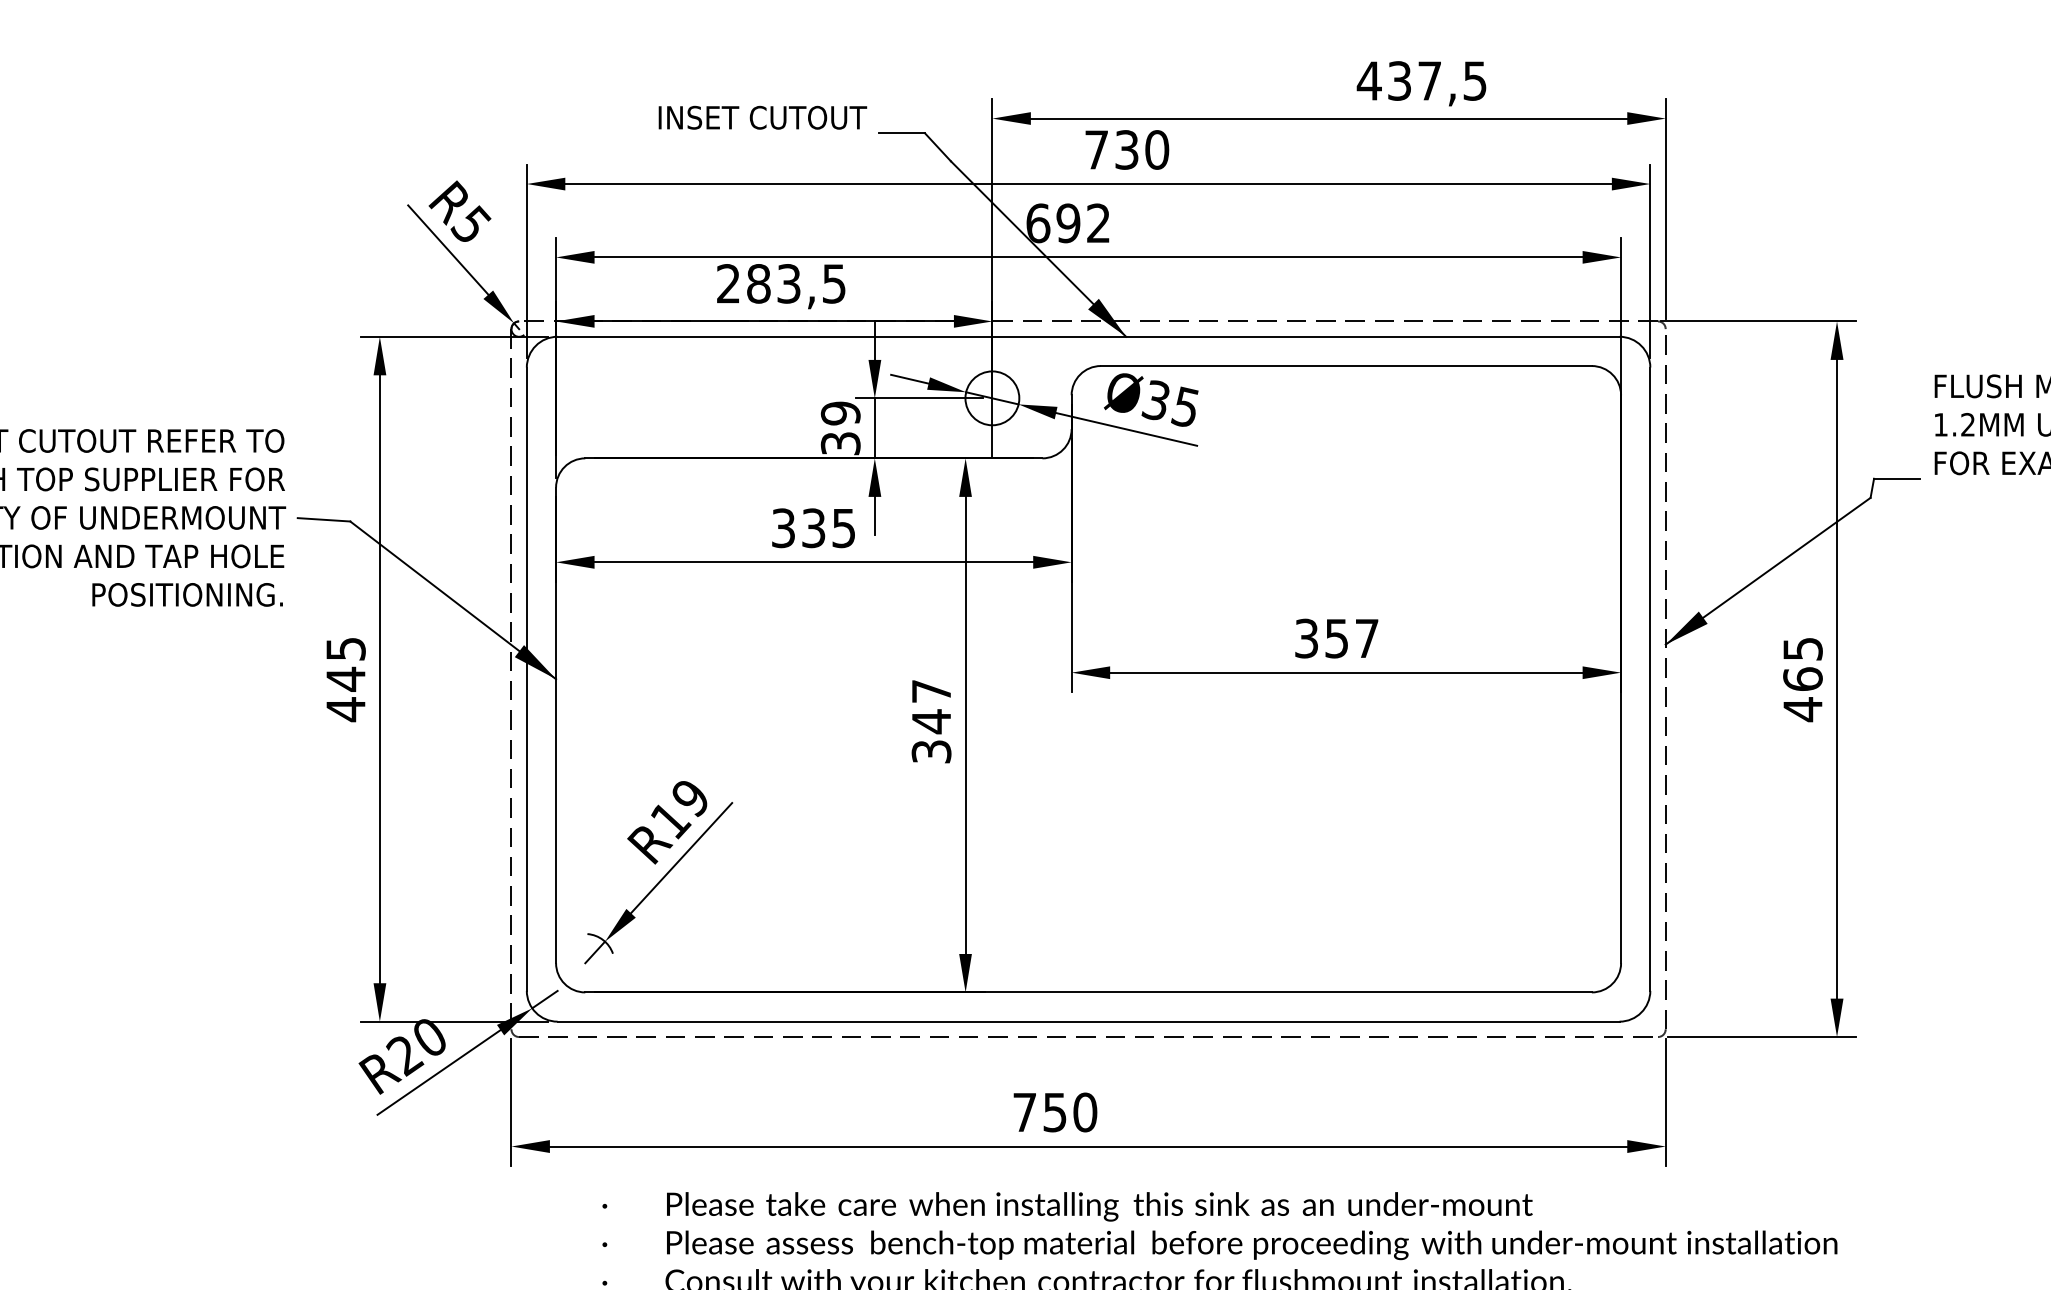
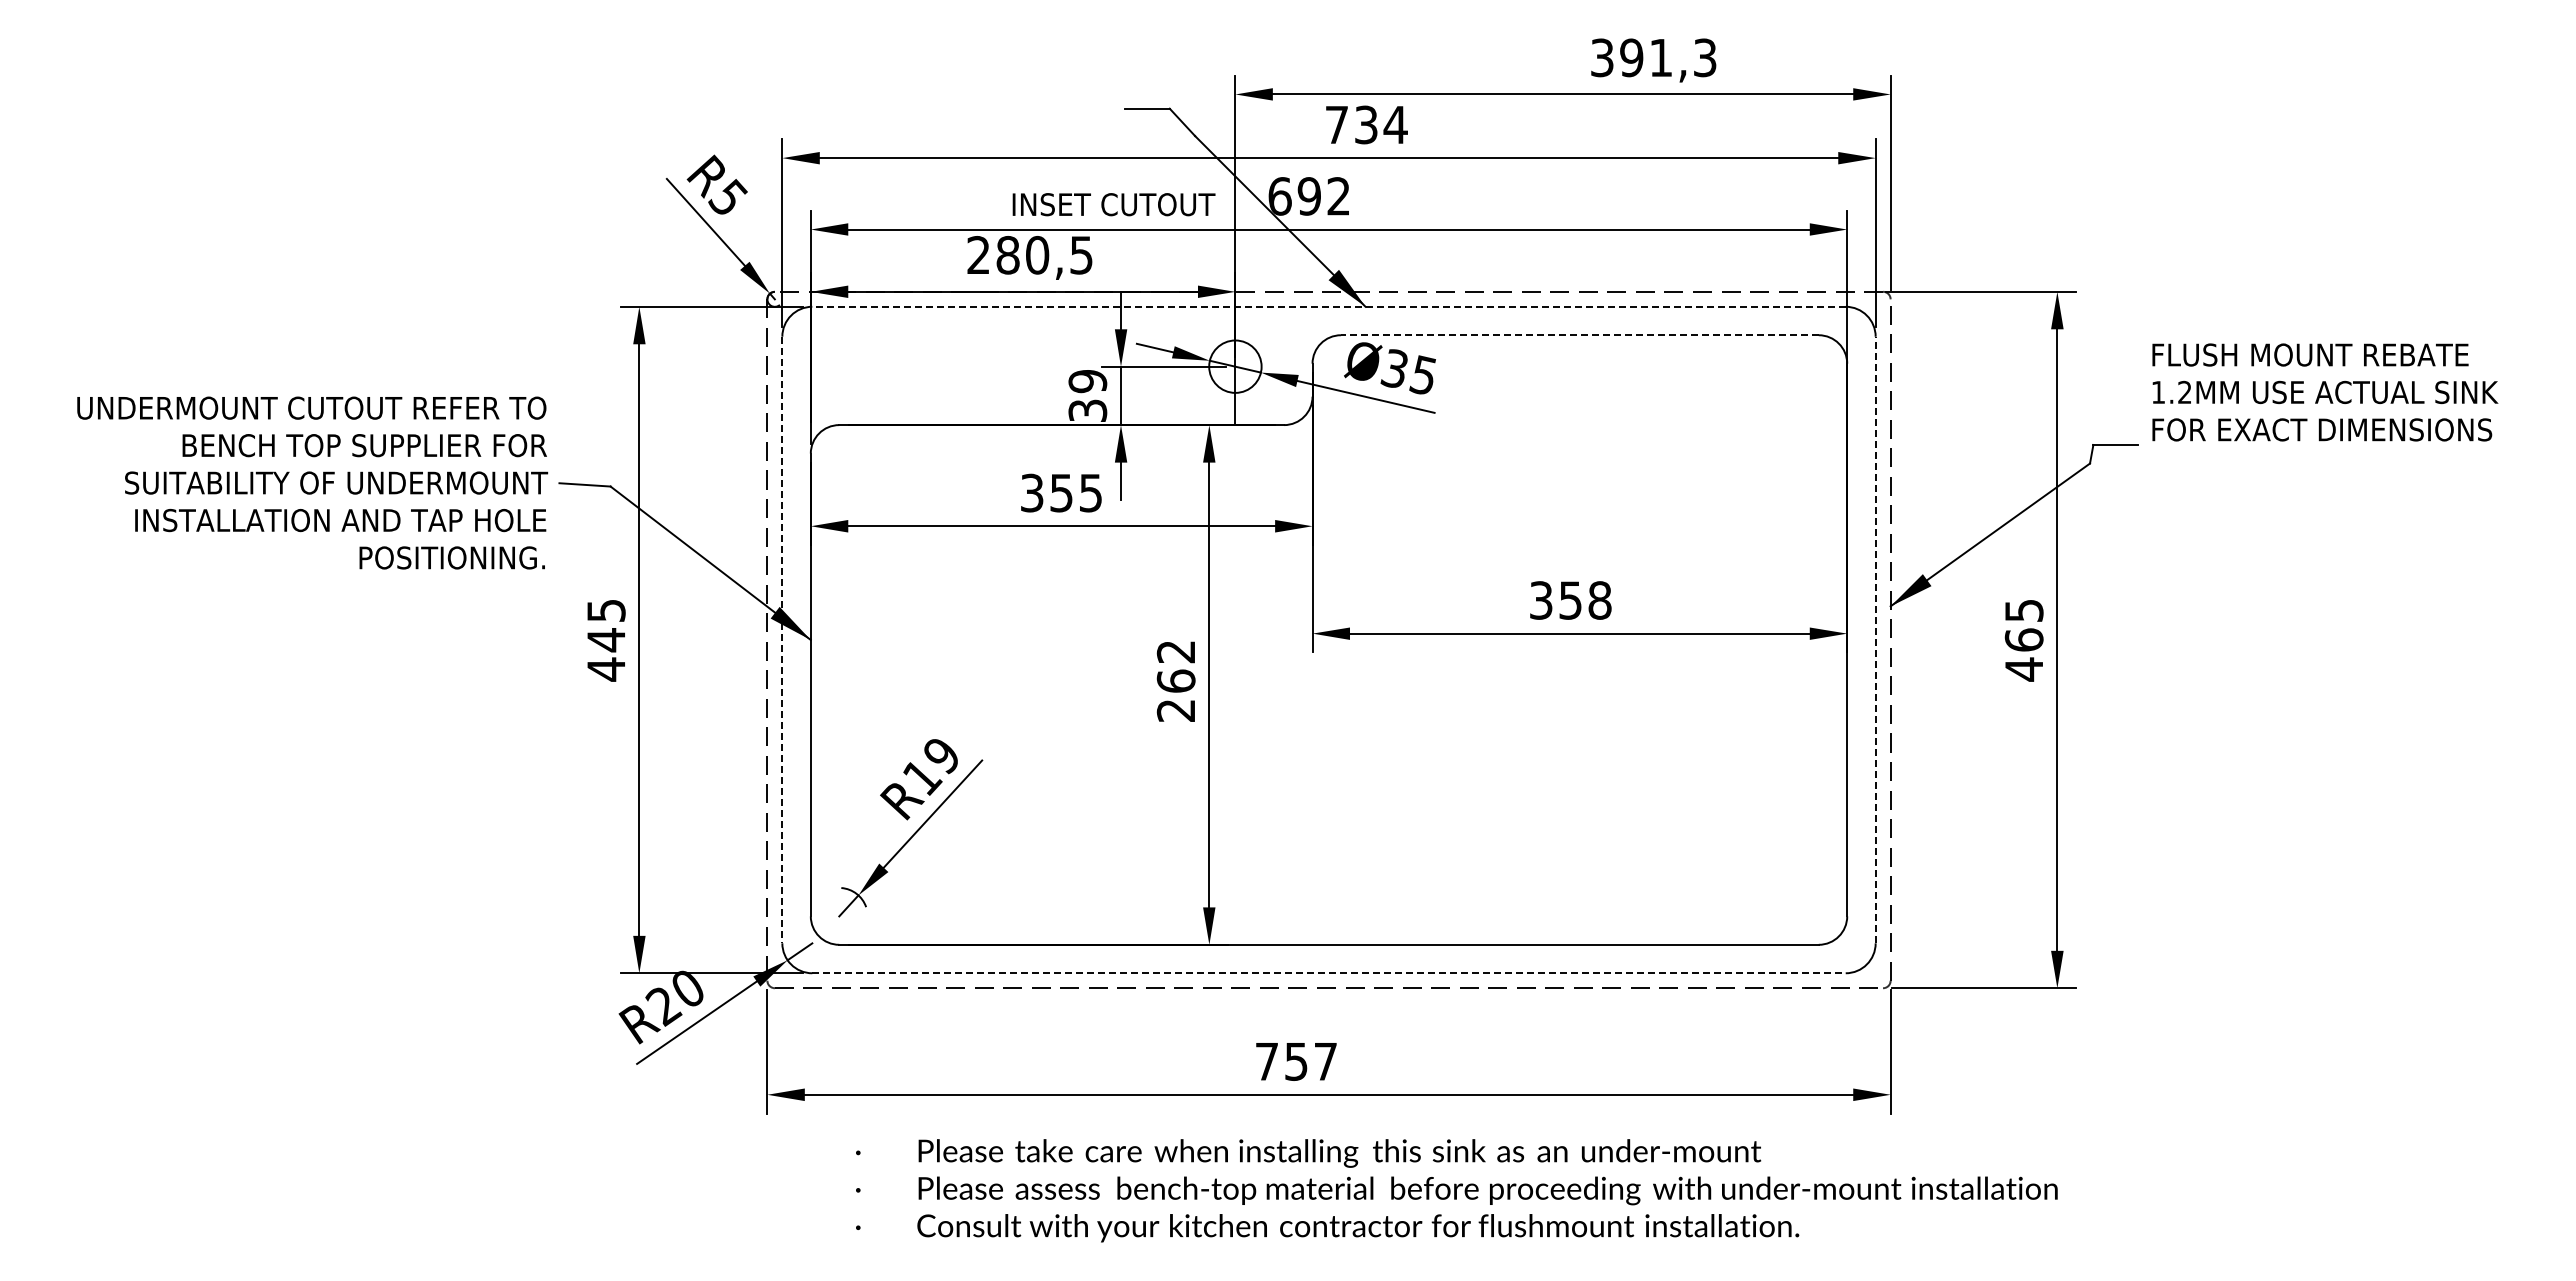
text: (1422, 80) -> (1653, 57), 437,5 -> 391,3
text: (762, 117) -> (1113, 204), moved
text: (1156, 149) -> (1395, 124), 730 -> 734
text: (789, 284) -> (1037, 255), 283,5 -> 280,5
line: (1089, 336) -> (1329, 306), solid -> dashed
line: (1345, 366) -> (1579, 335), solid -> dashed
text: (813, 527) -> (1061, 492), 335 -> 355
text: (1366, 638) -> (1599, 600), 357 -> 358
line: (1650, 678) -> (1875, 639), solid -> dashed
line: (526, 679) -> (782, 640), solid -> dashed
text: (930, 721) -> (1175, 681), 347 -> 262
line: (1089, 1021) -> (1329, 973), solid -> dashed
text: (1084, 1112) -> (1325, 1061), 750 -> 757

